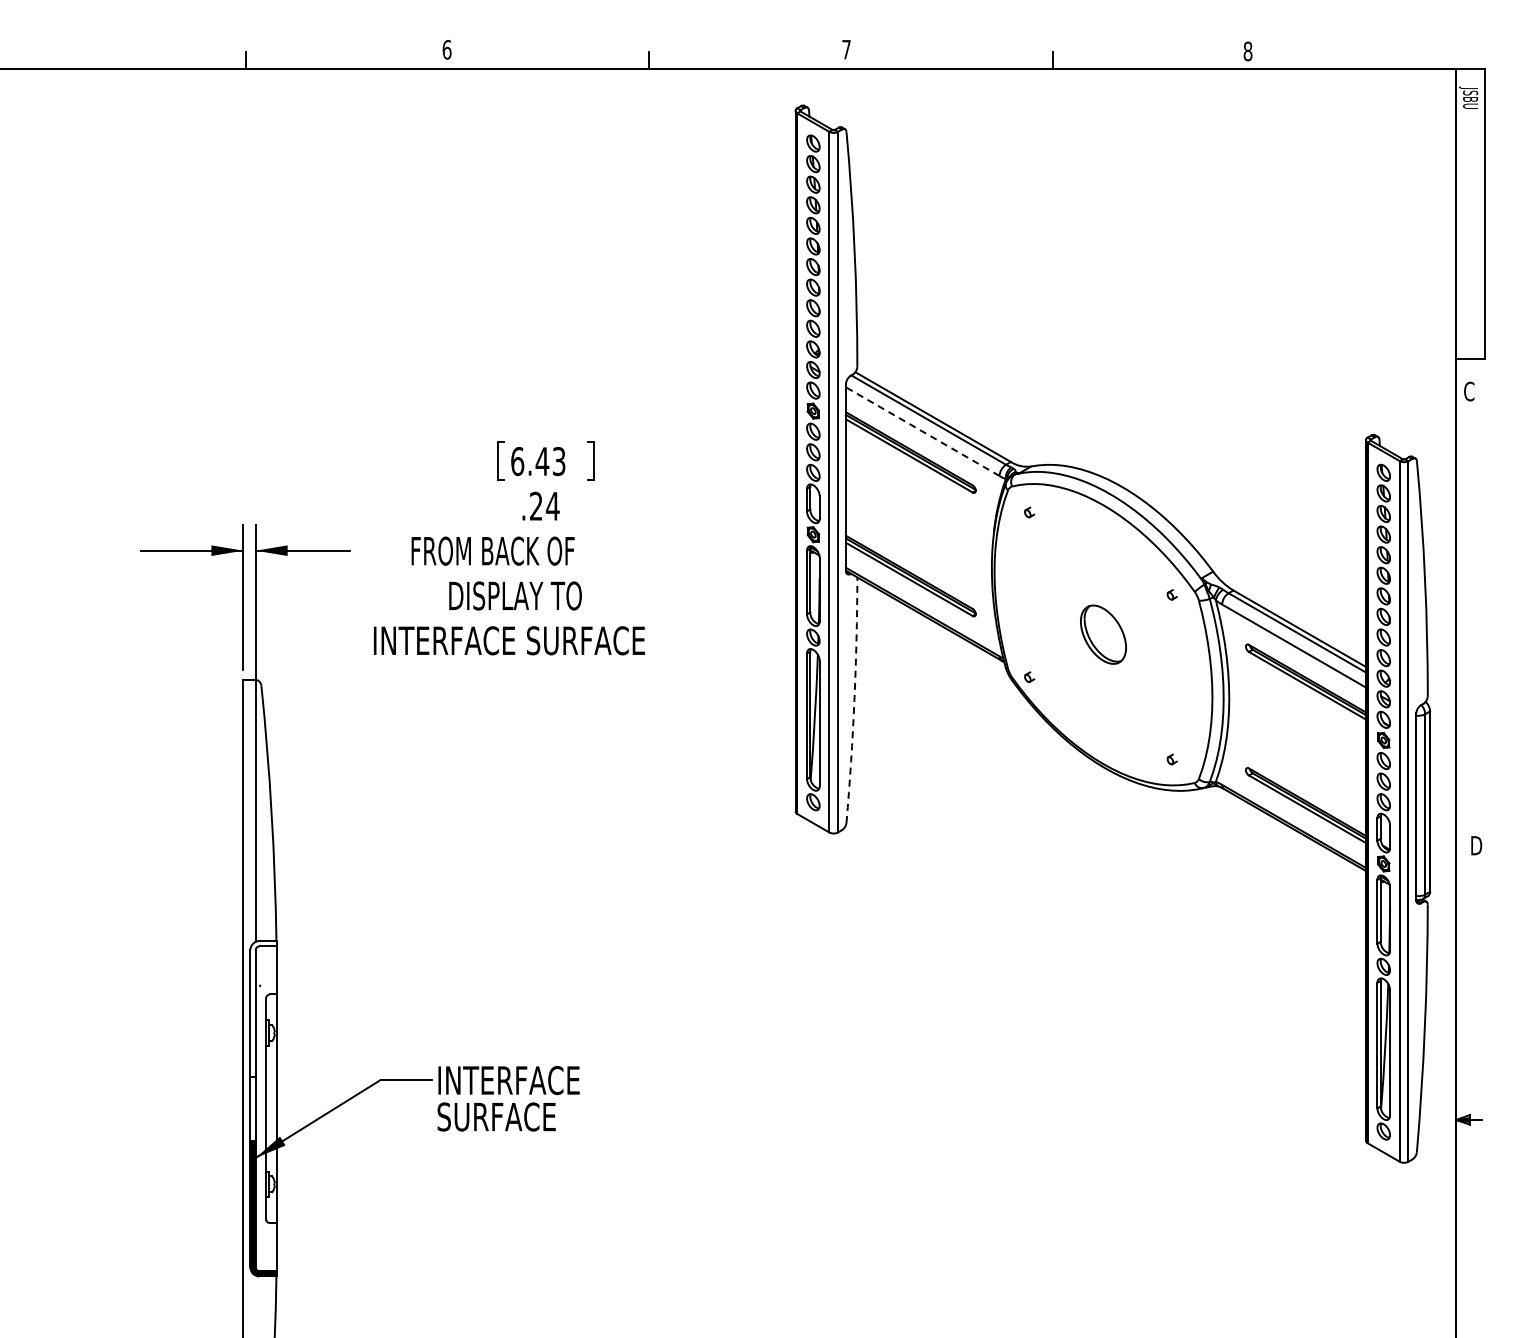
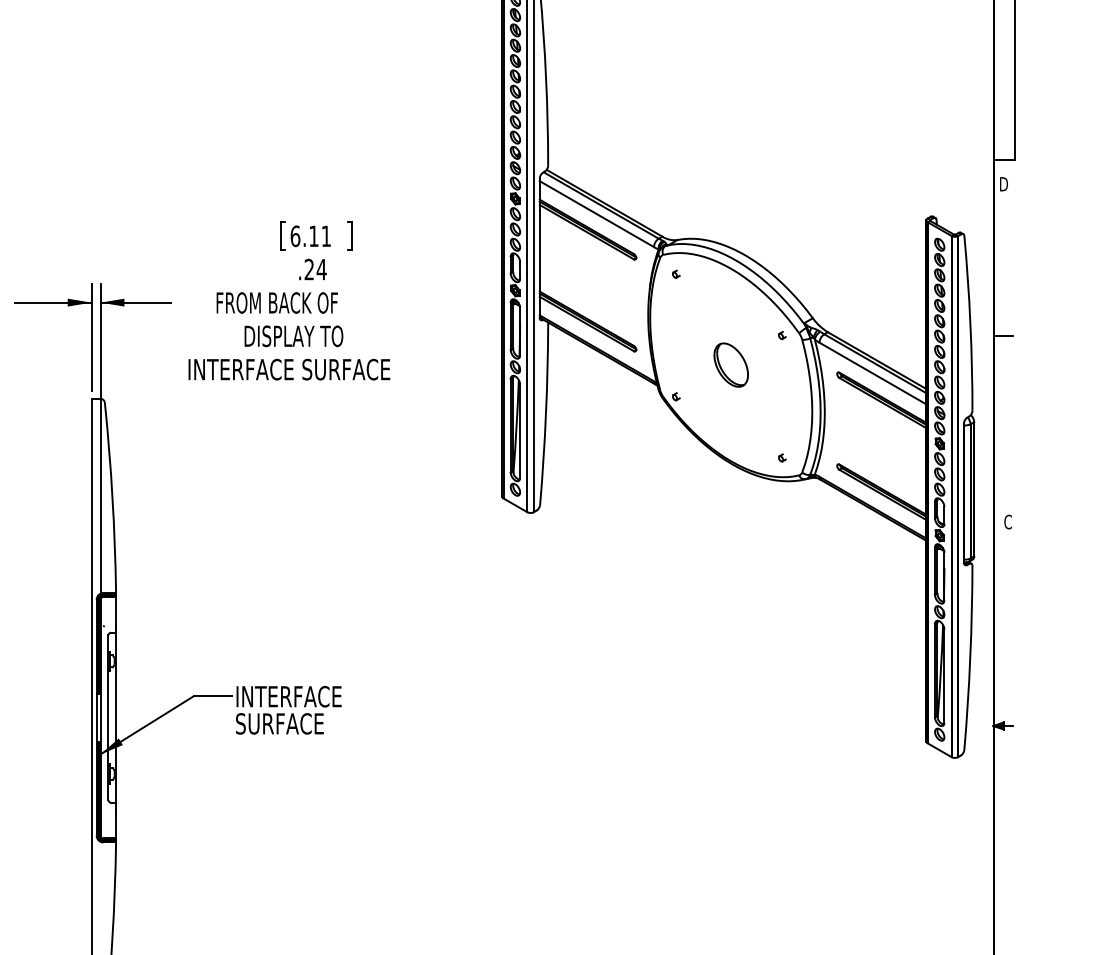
text: (1469, 391) -> (1003, 184), C -> D
line: (922, 431) -> (596, 213), dashed -> solid
text: (550, 461) -> (319, 236), 6.43 -> 6.11
line: (1468, 594) -> (1002, 335), added
arc: (854, 700) -> (546, 414), dashed -> solid
text: (1476, 845) -> (1008, 521), D -> C
fill: (263, 1008) -> (106, 643), added

